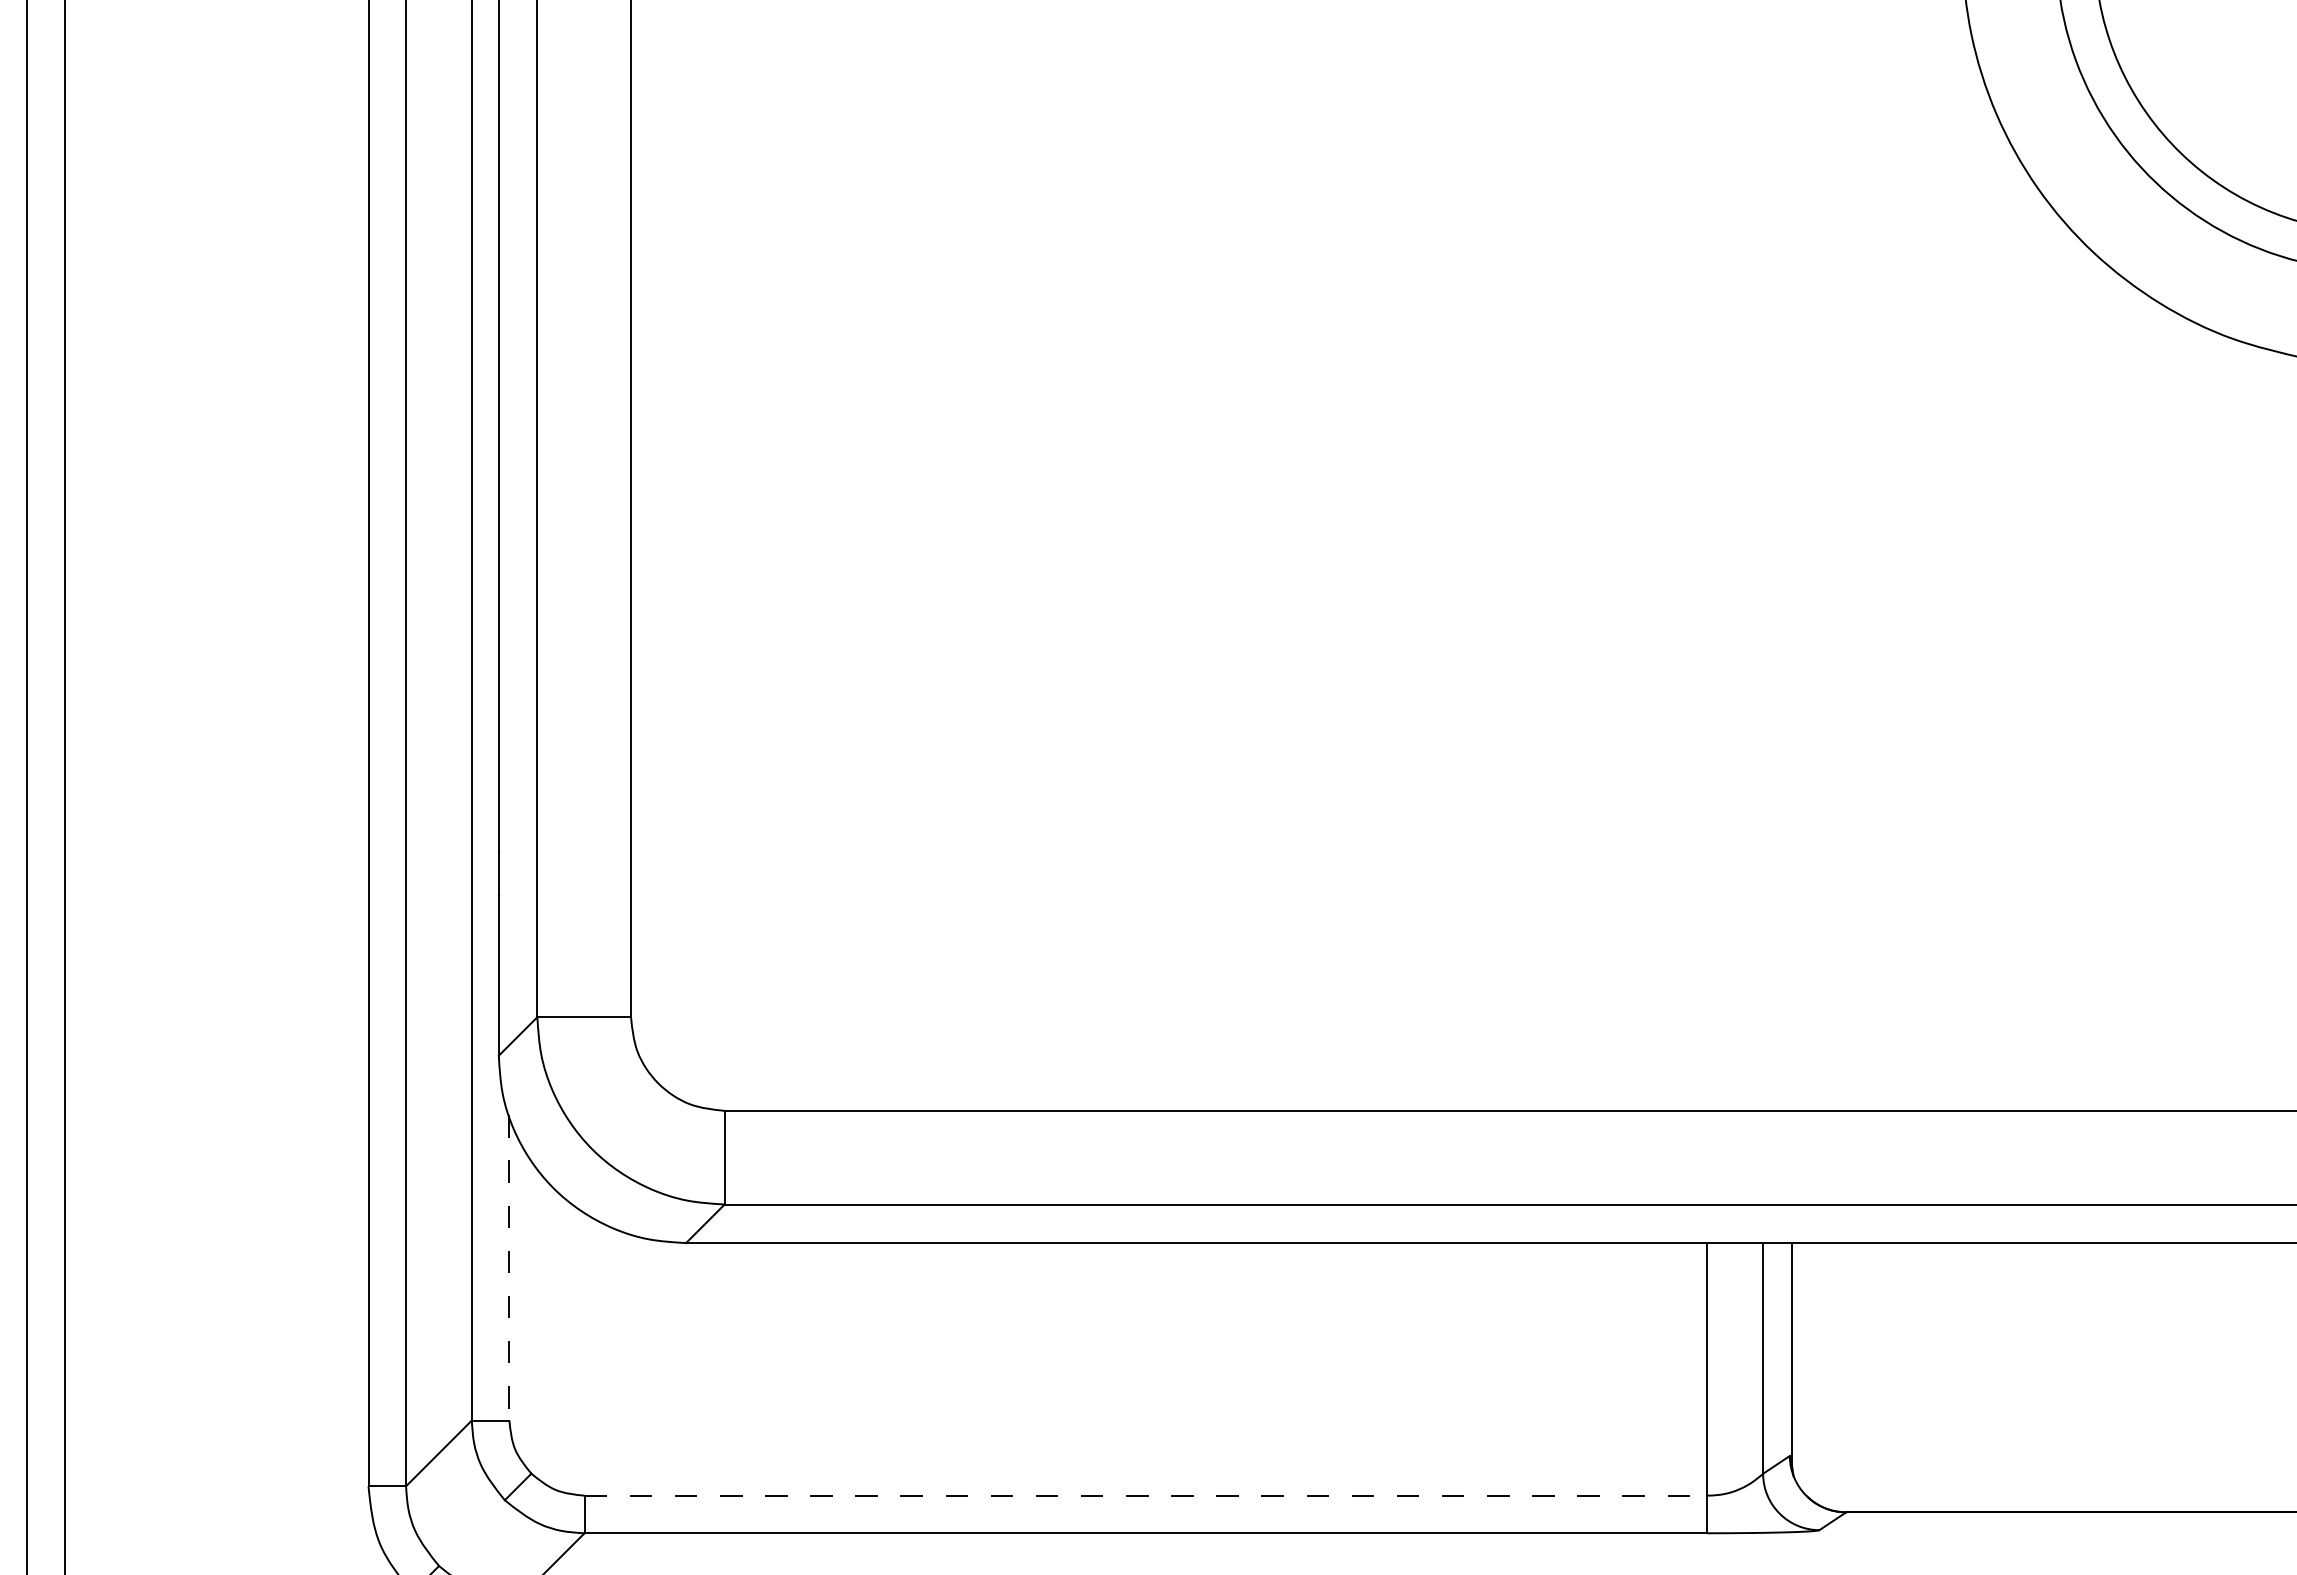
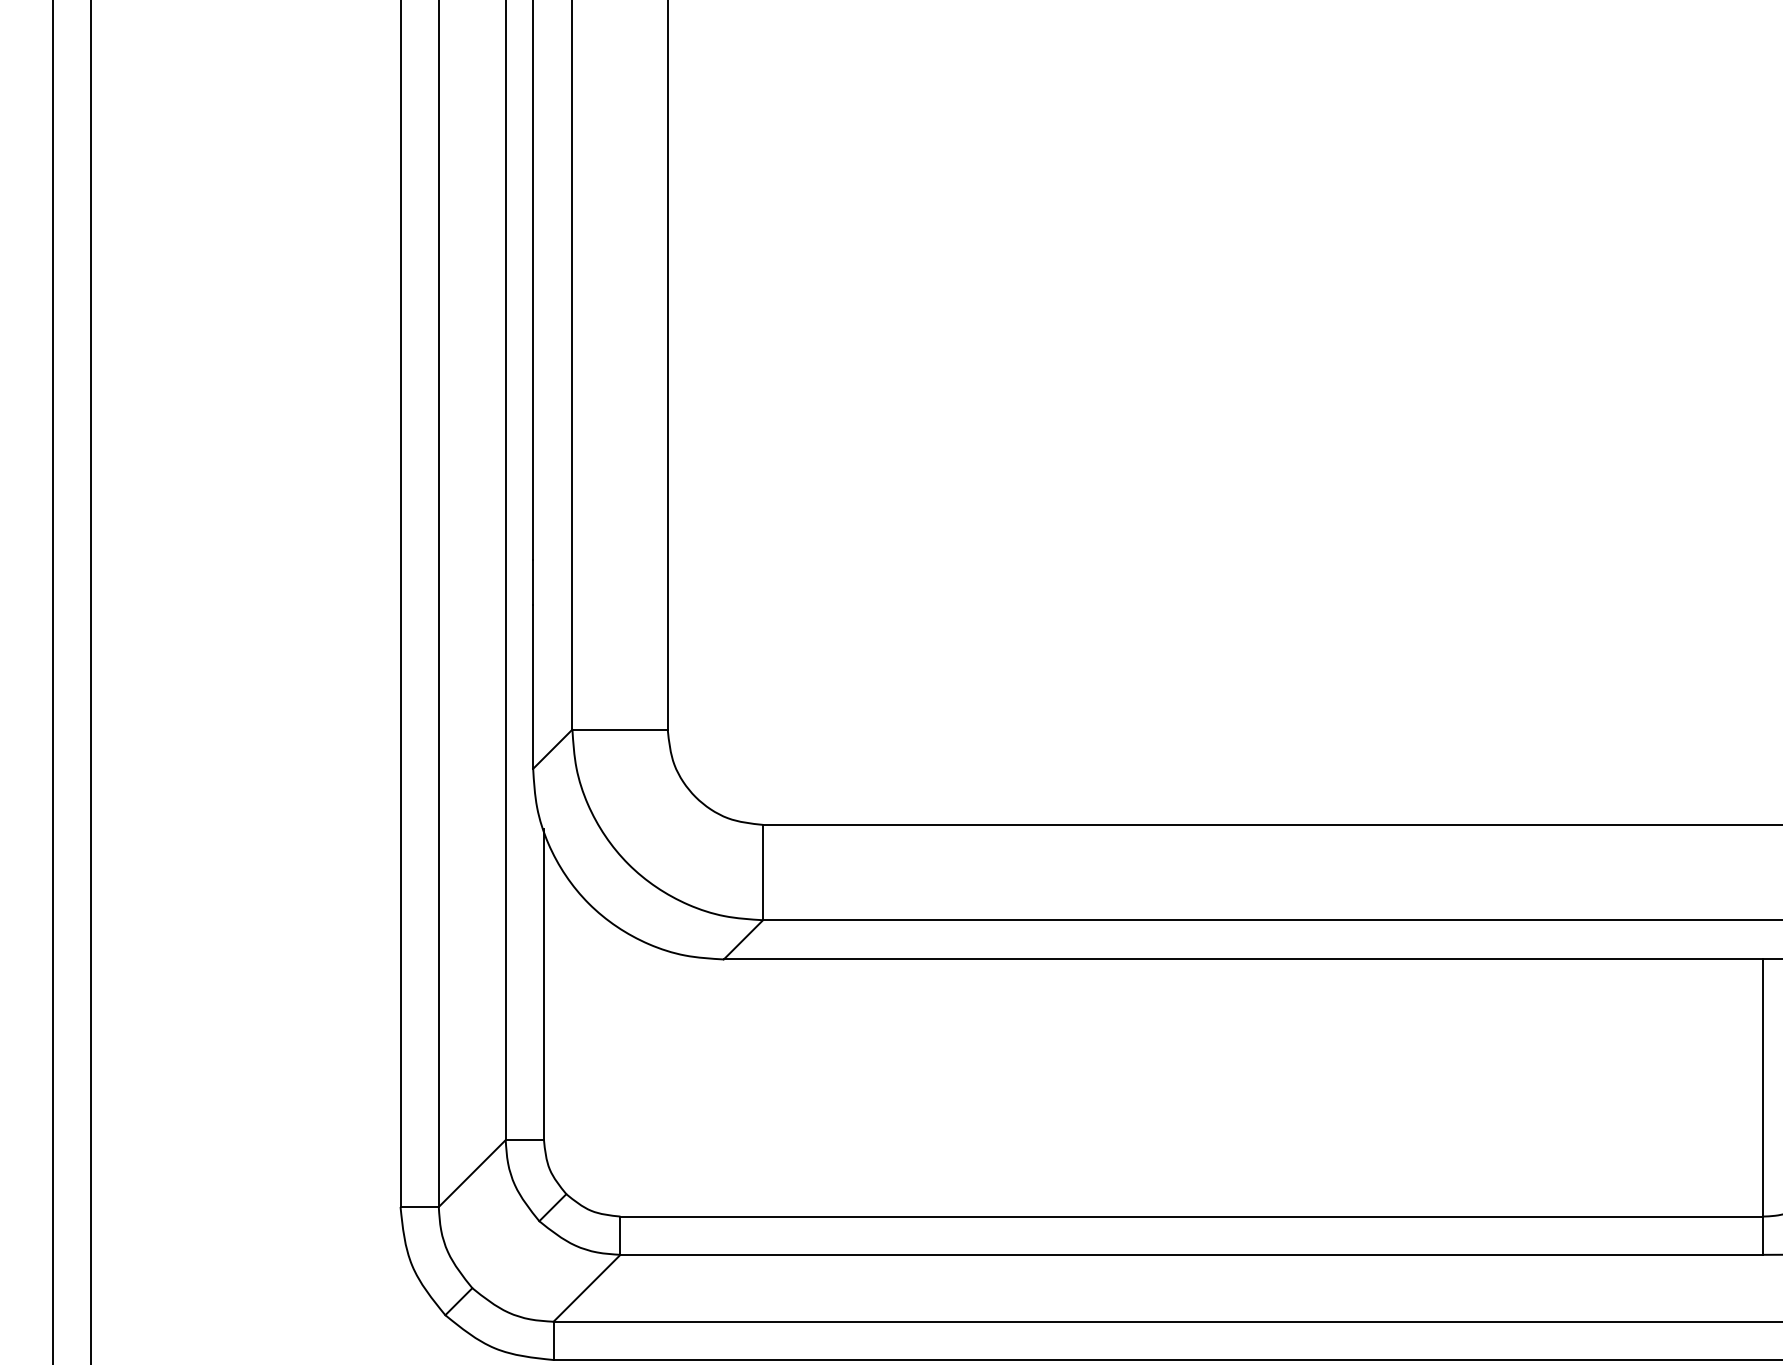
line: (509, 1267) -> (544, 984), dashed -> solid
line: (1146, 1495) -> (1192, 1216), dashed -> solid

